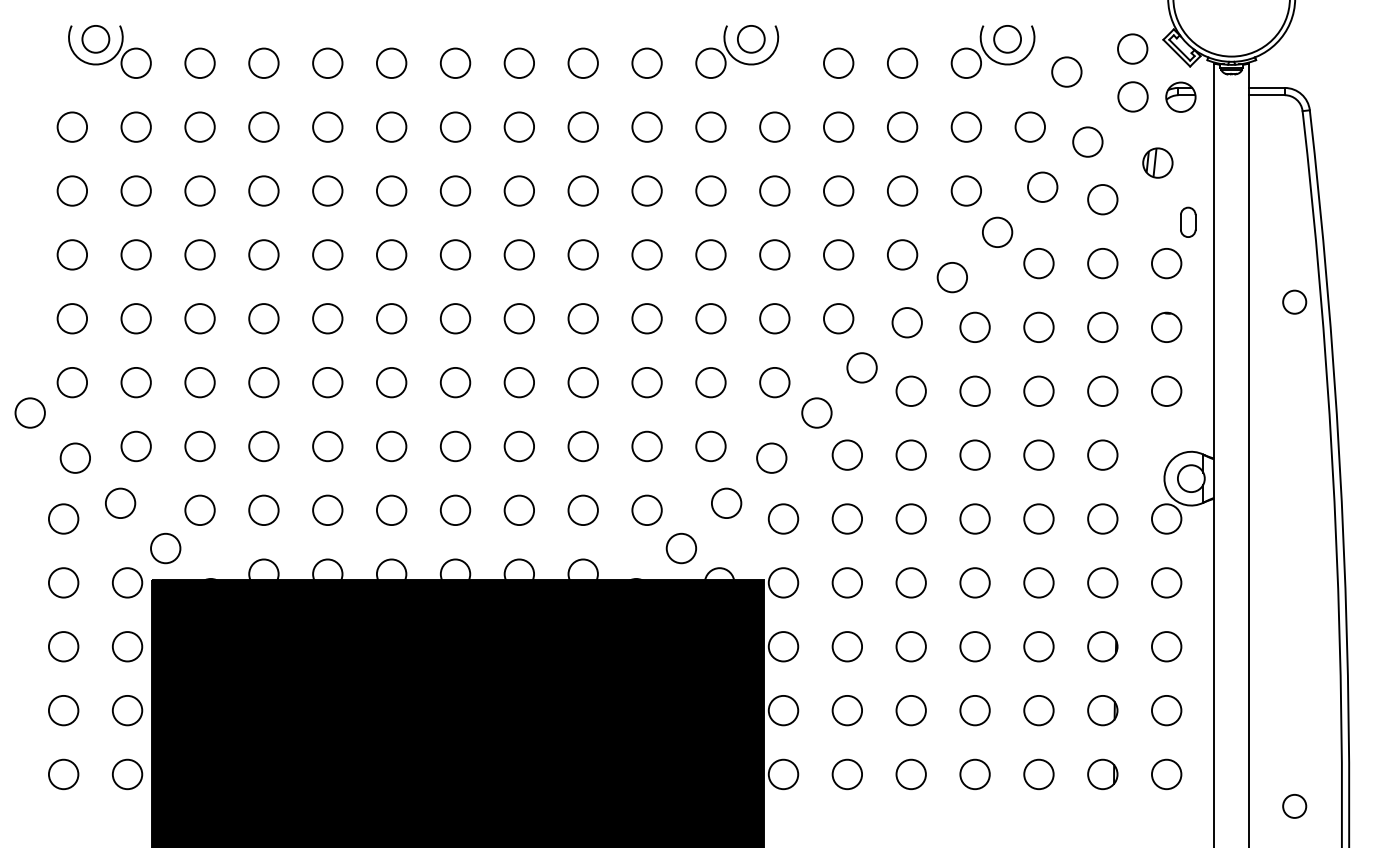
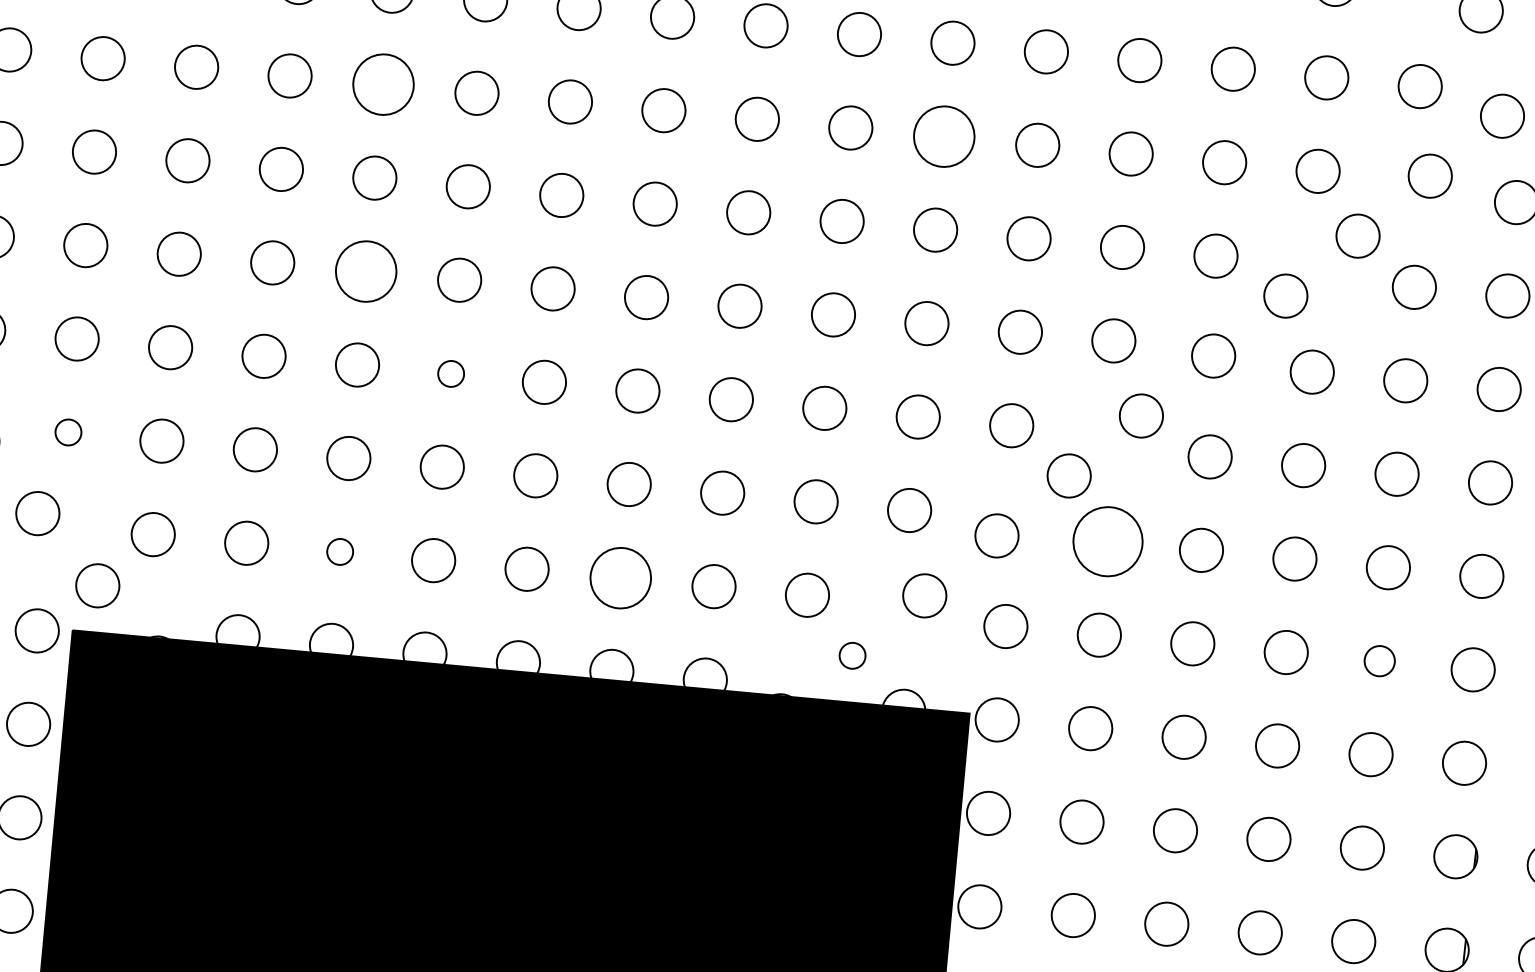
circle: (327, 190) -> (383, 83), size x1.4
circle: (710, 190) -> (943, 135), size x1.4
circle: (327, 318) -> (365, 271), size x1.4
circle: (391, 382) -> (450, 373), size x0.6
circle: (135, 446) -> (67, 432), size x0.6
circle: (847, 454) -> (1108, 540), size x1.6
circle: (518, 509) -> (619, 576), size x1.4
circle: (327, 510) -> (339, 552), size x0.6
circle: (1038, 518) -> (1379, 660), size x0.7
circle: (681, 548) -> (852, 655), size x0.6

